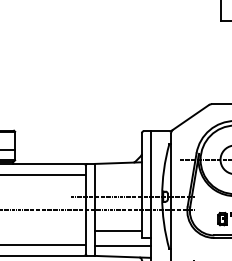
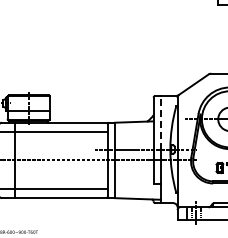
line: (150, 163) -> (160, 122), solid -> dashed
line: (117, 230) -> (133, 177), removed
line: (122, 246) -> (137, 190), removed

